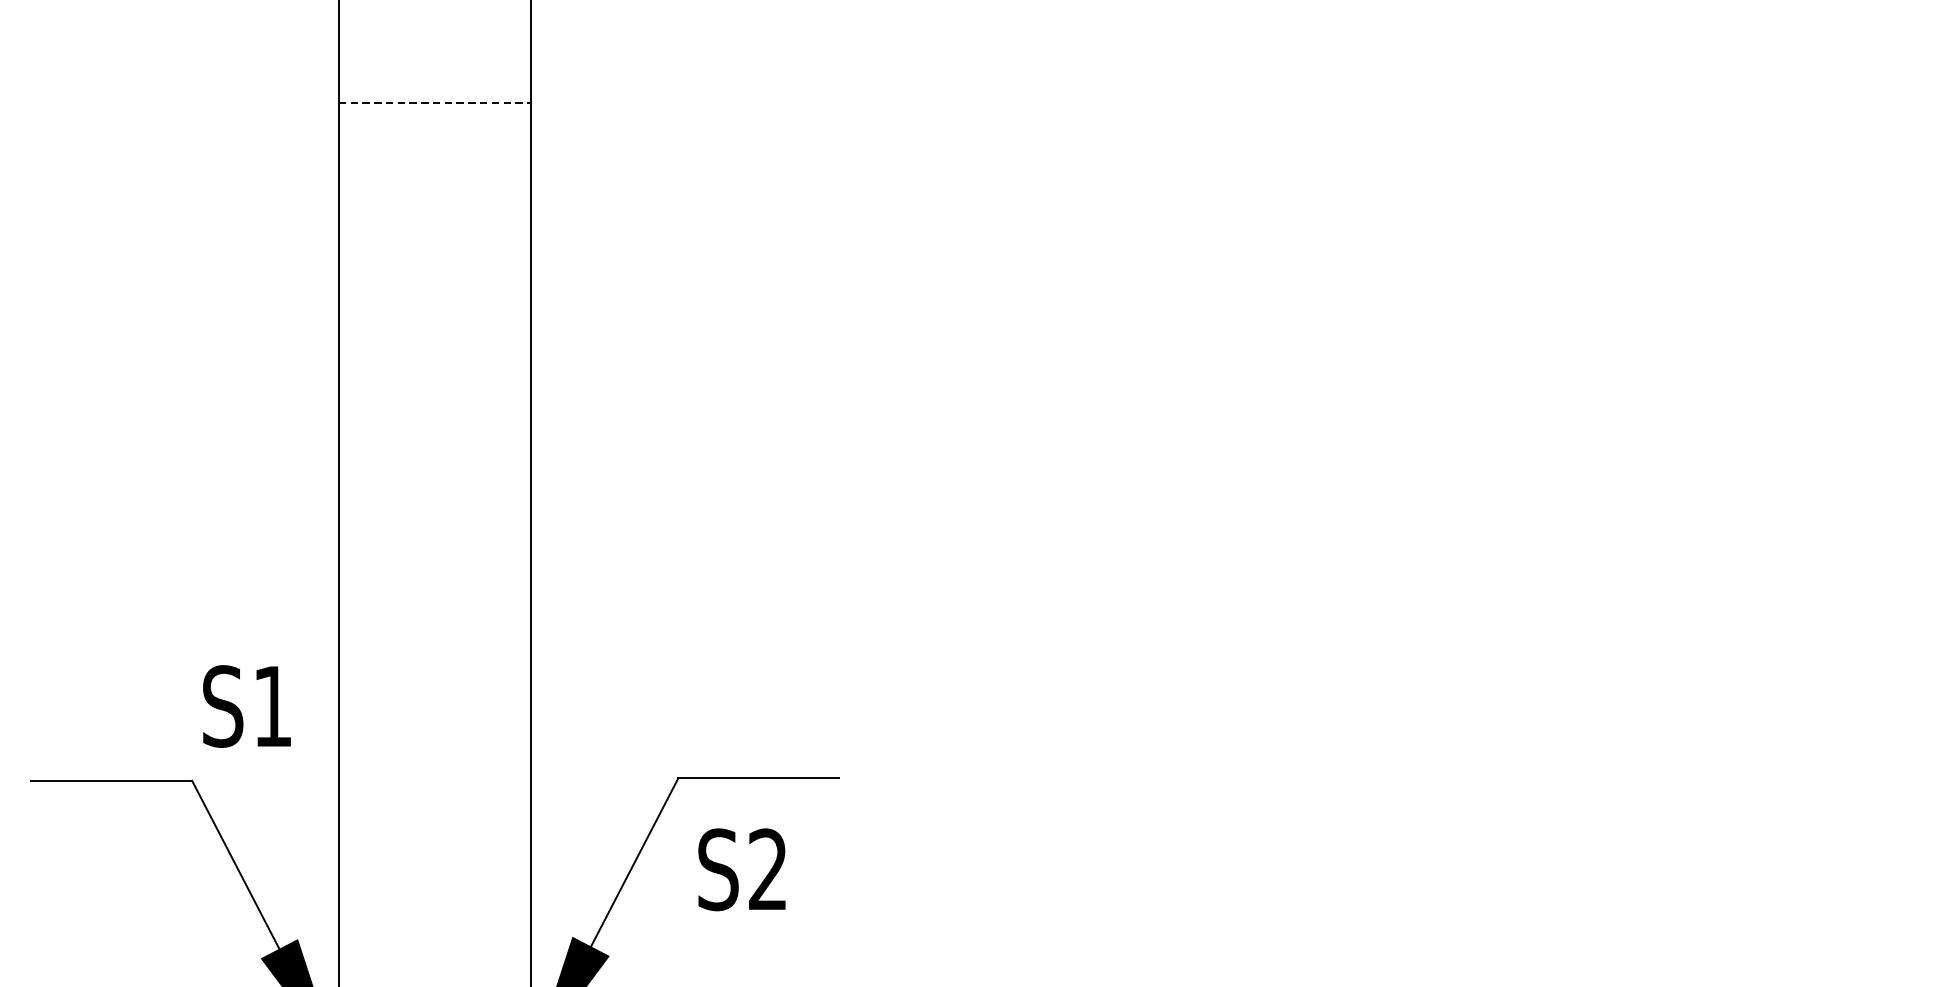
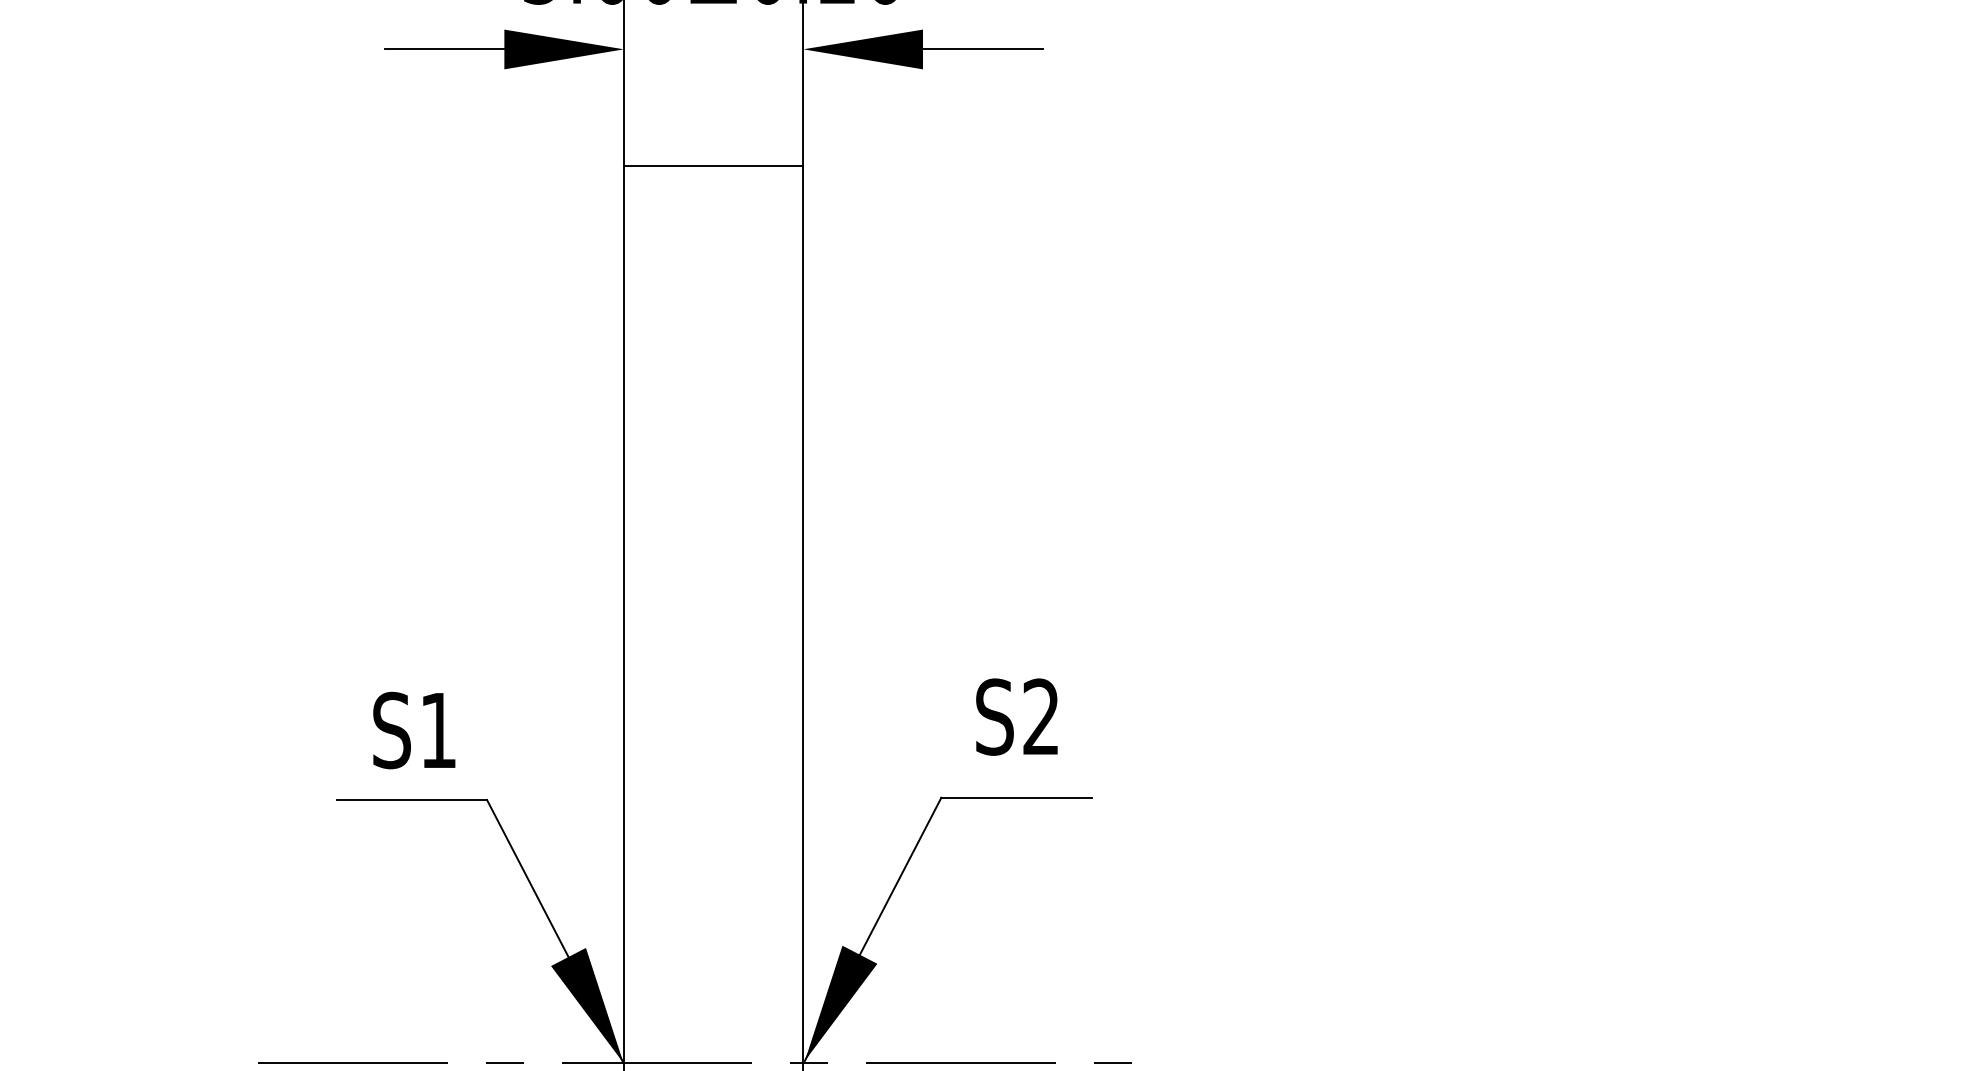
line: (434, 102) -> (713, 166), dashed -> solid
text: (247, 706) -> (414, 730), moved
text: (741, 869) -> (1016, 716), moved

